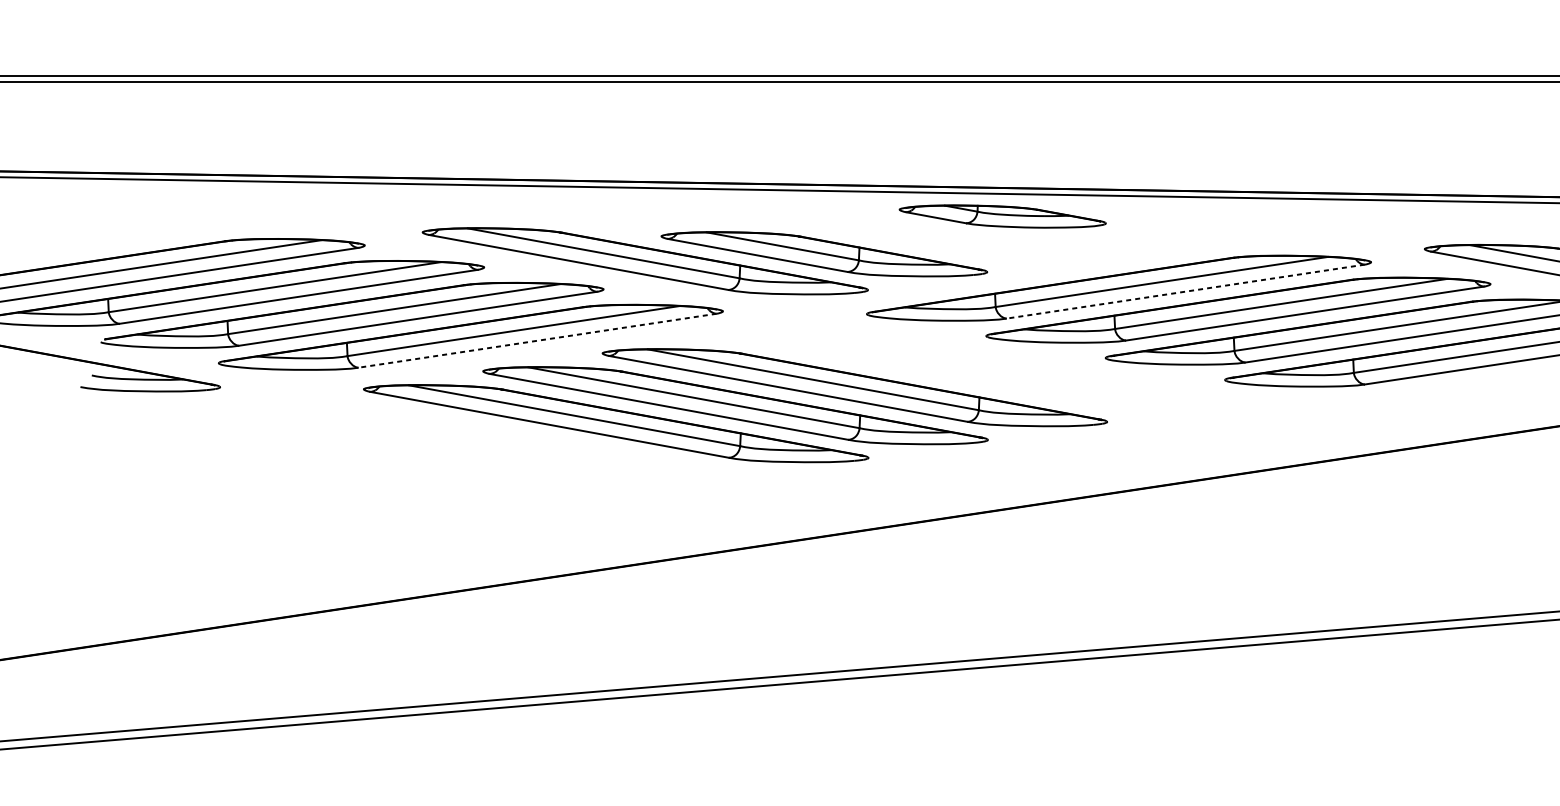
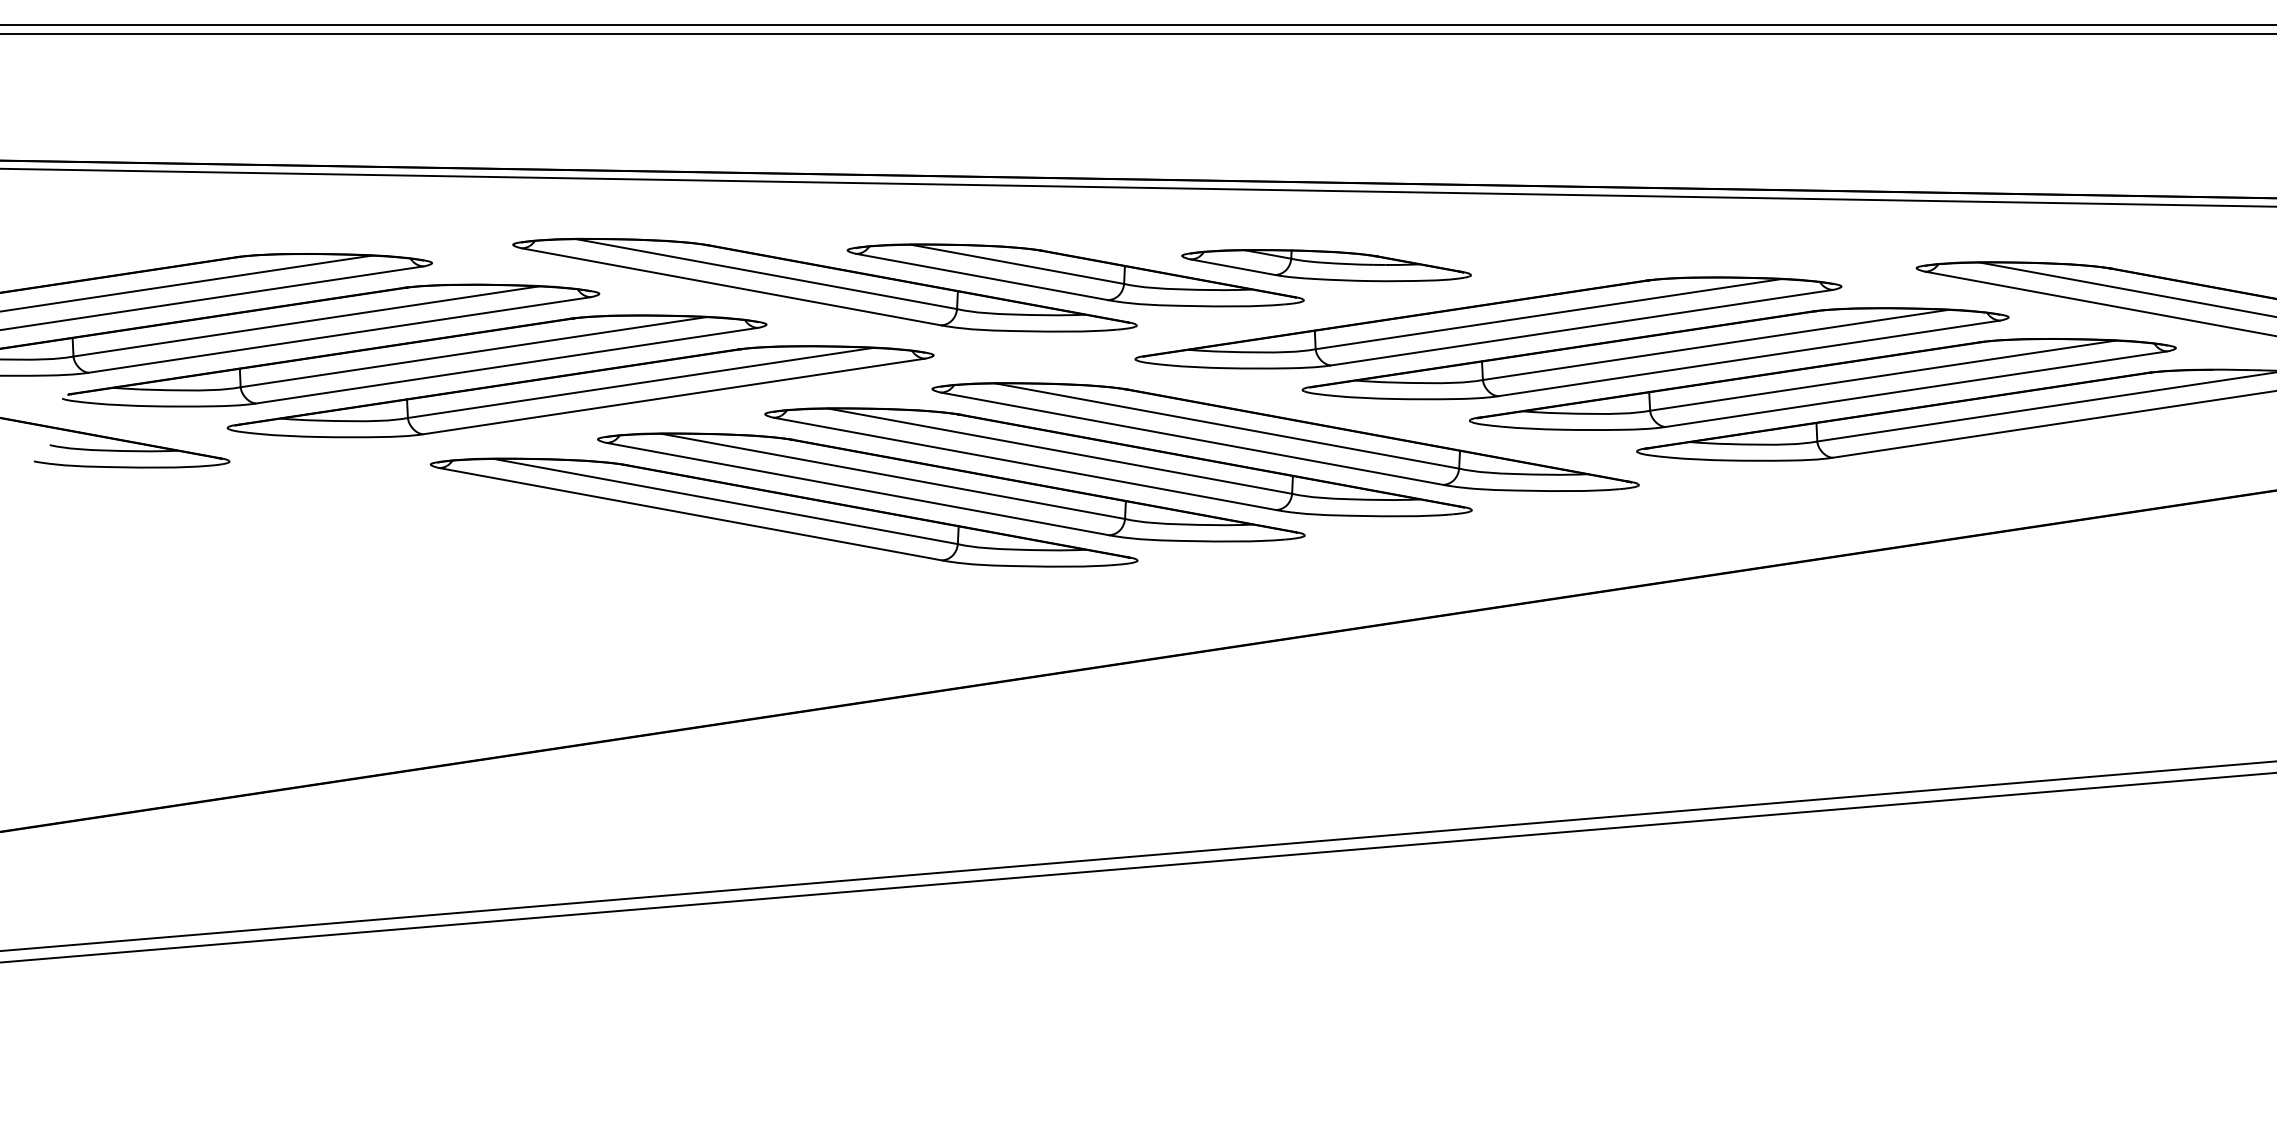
part: (1002, 216) -> (1326, 265), moved
line: (1185, 291) -> (1581, 327), dashed -> solid
line: (537, 340) -> (674, 396), dashed -> solid
part: (974, 369) -> (1285, 436), added

